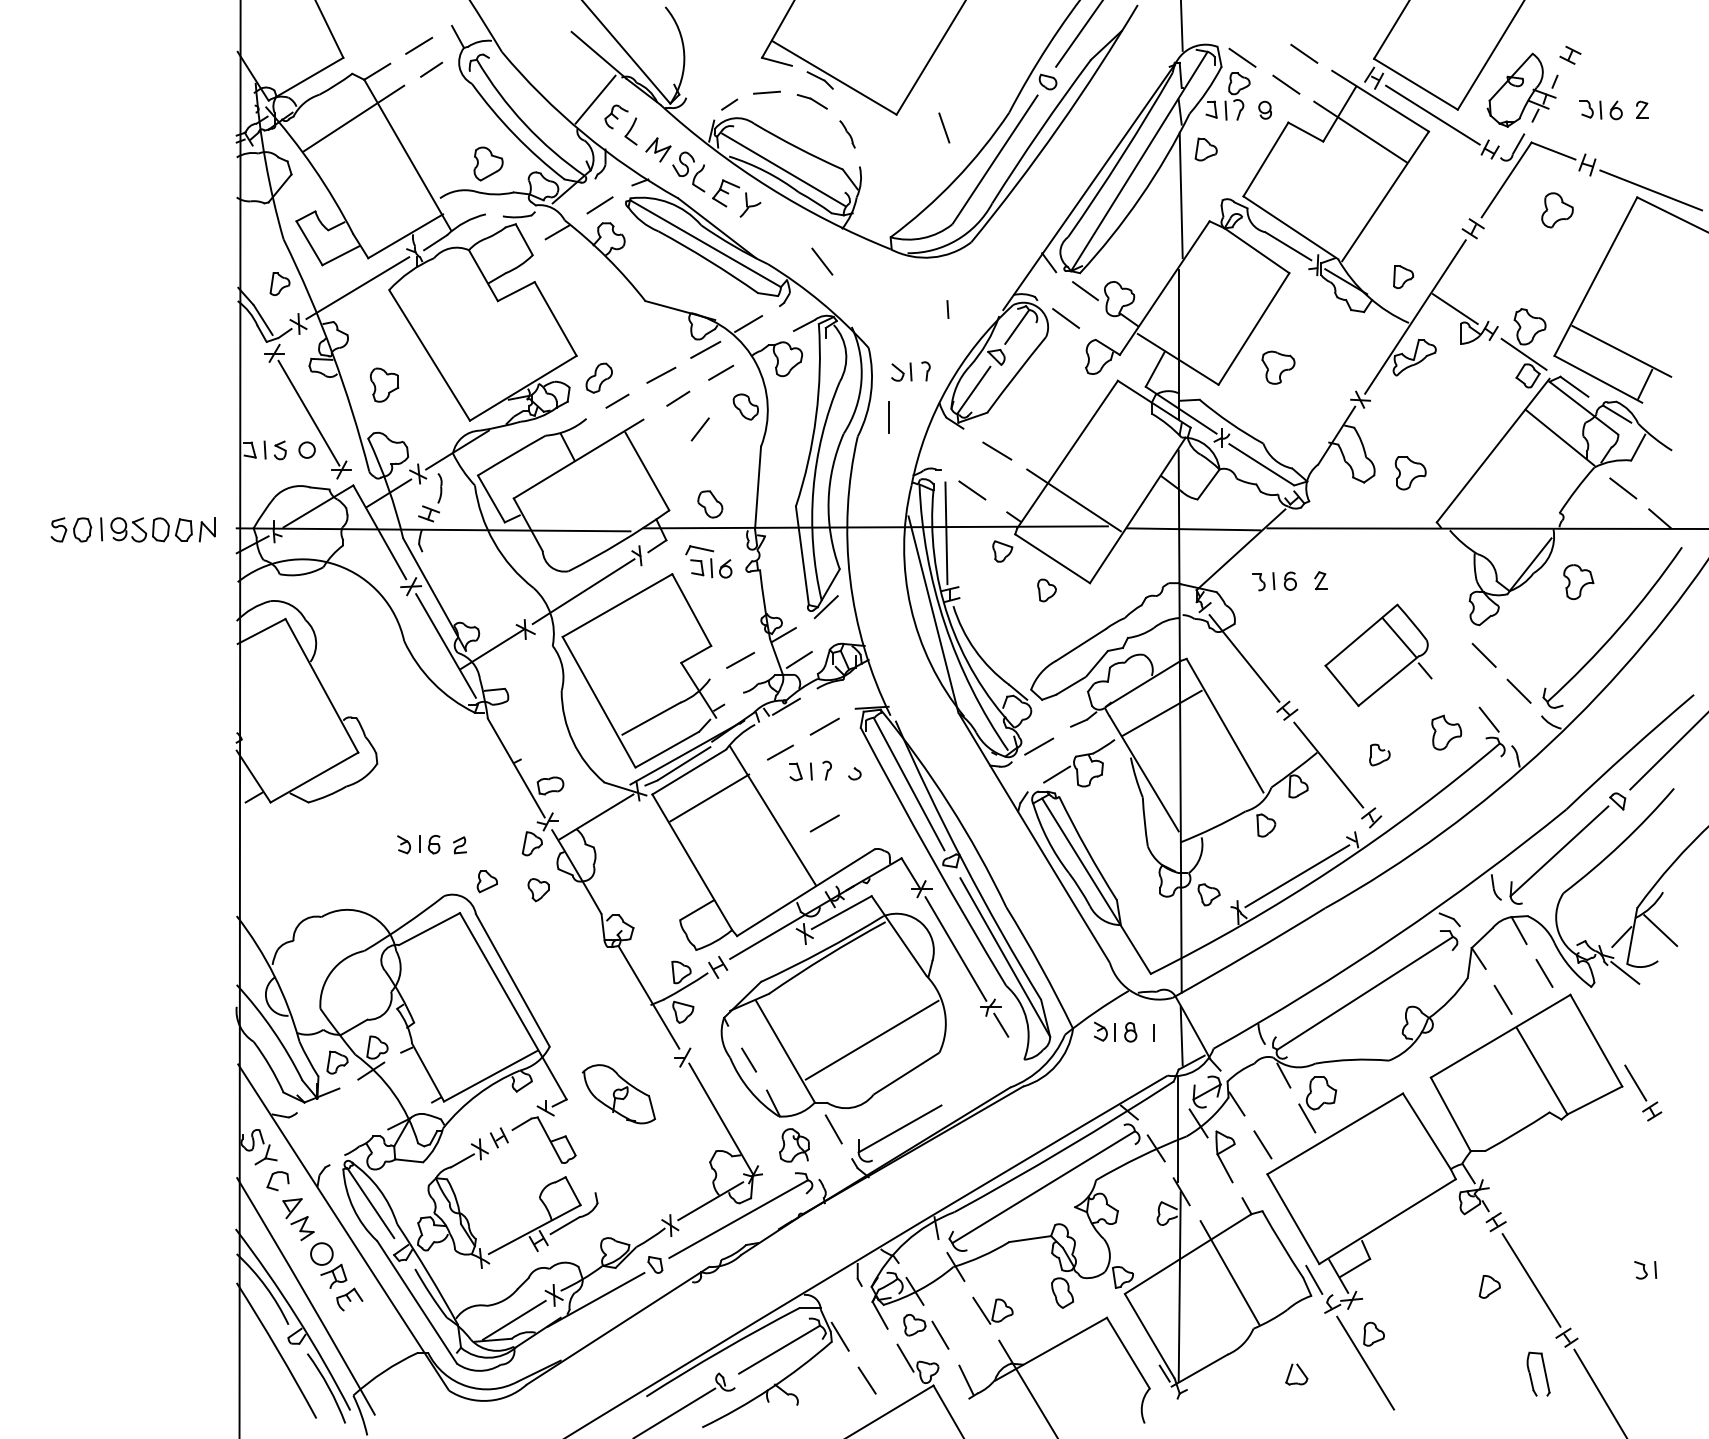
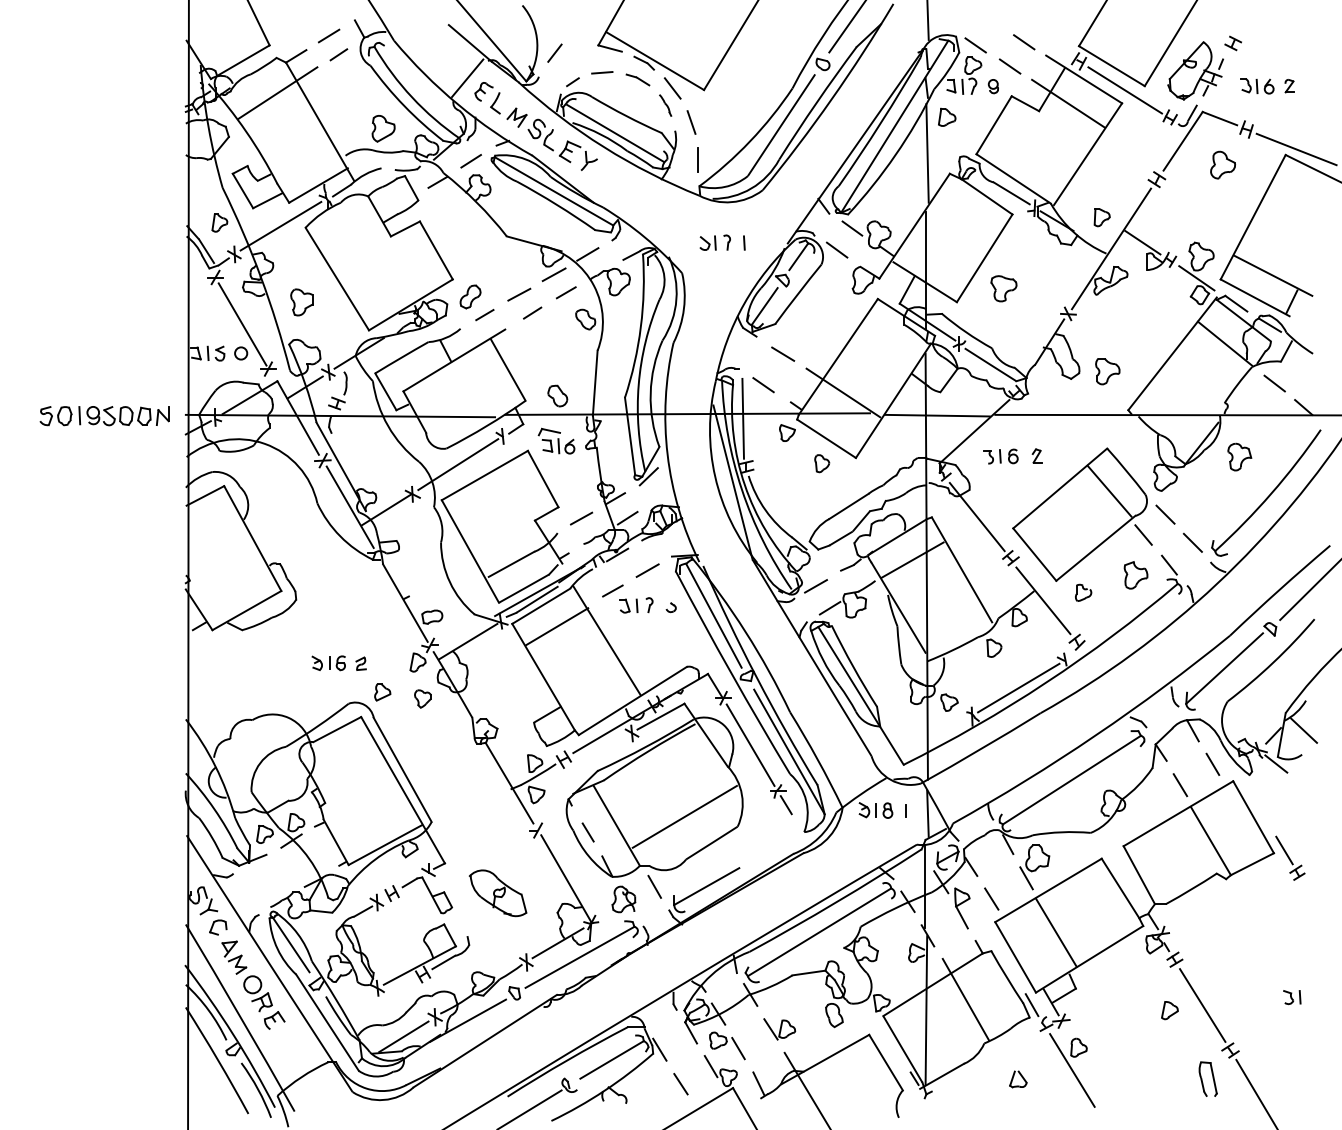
line: (944, 128) -> (691, 122), moved
line: (822, 261) -> (672, 88), moved
part: (909, 371) -> (714, 242), moved
line: (888, 417) -> (697, 159), moved
line: (699, 428) -> (554, 52), moved
part: (1378, 655) -> (1082, 514), size x1.67
line: (824, 823) -> (647, 646), removed
part: (618, 1094) -> (497, 893), moved
line: (1344, 1187) -> (1055, 932), added

